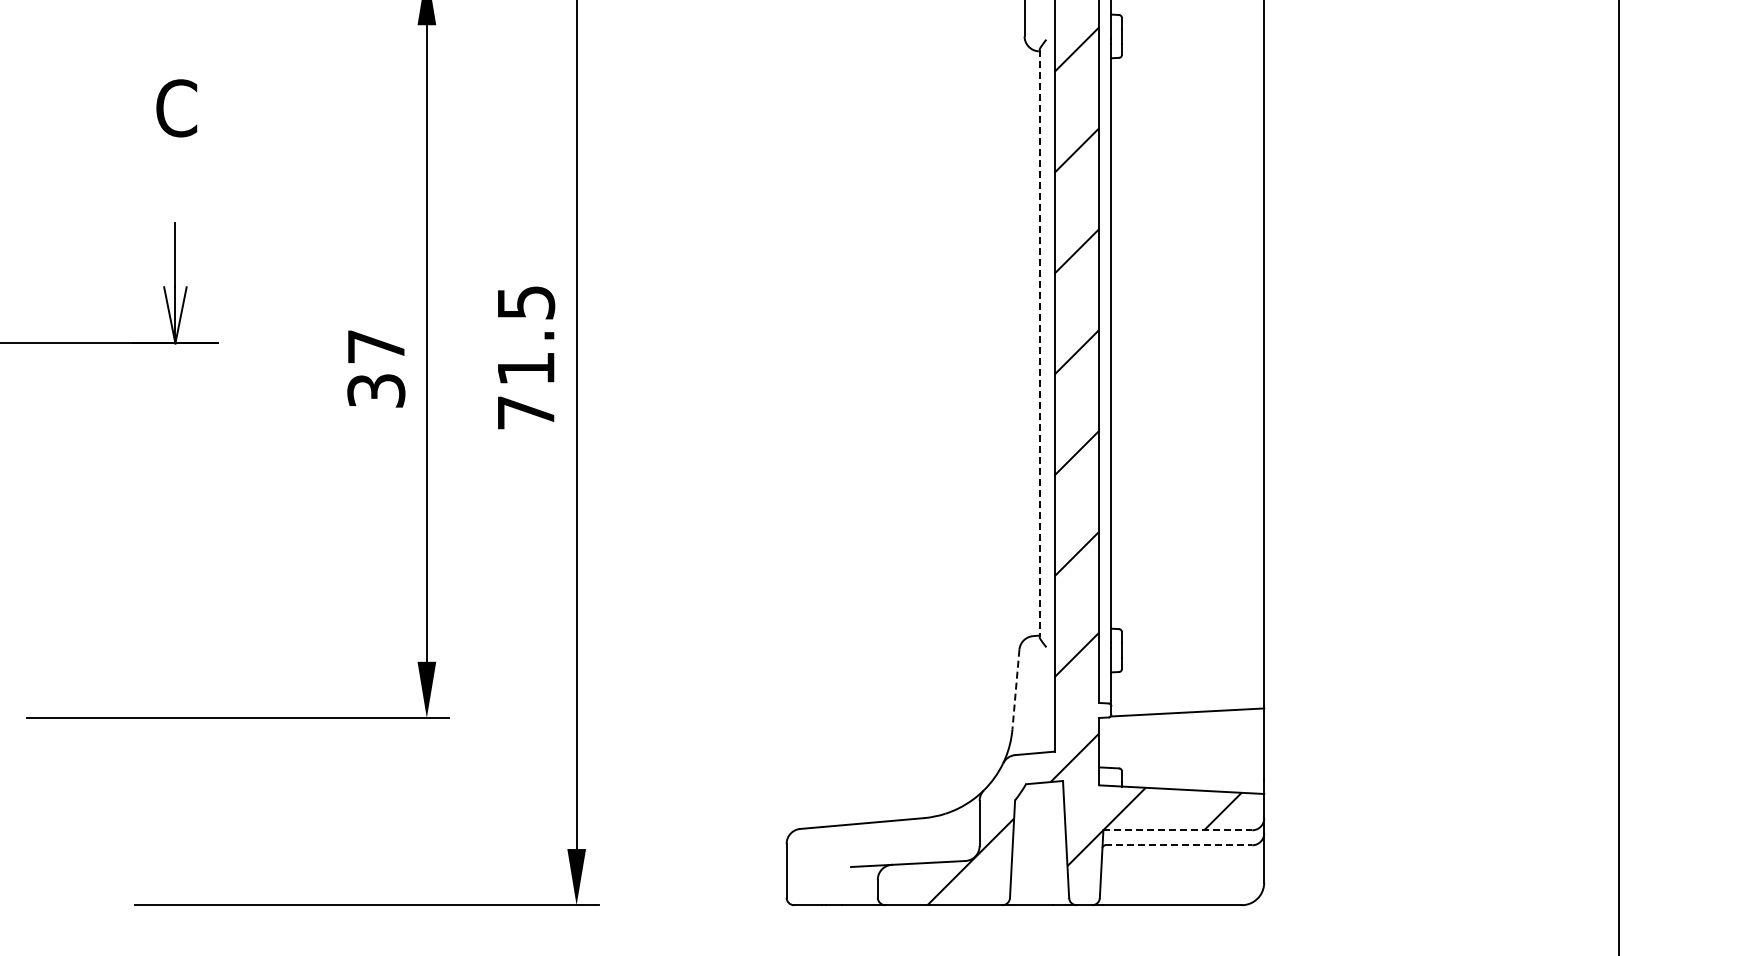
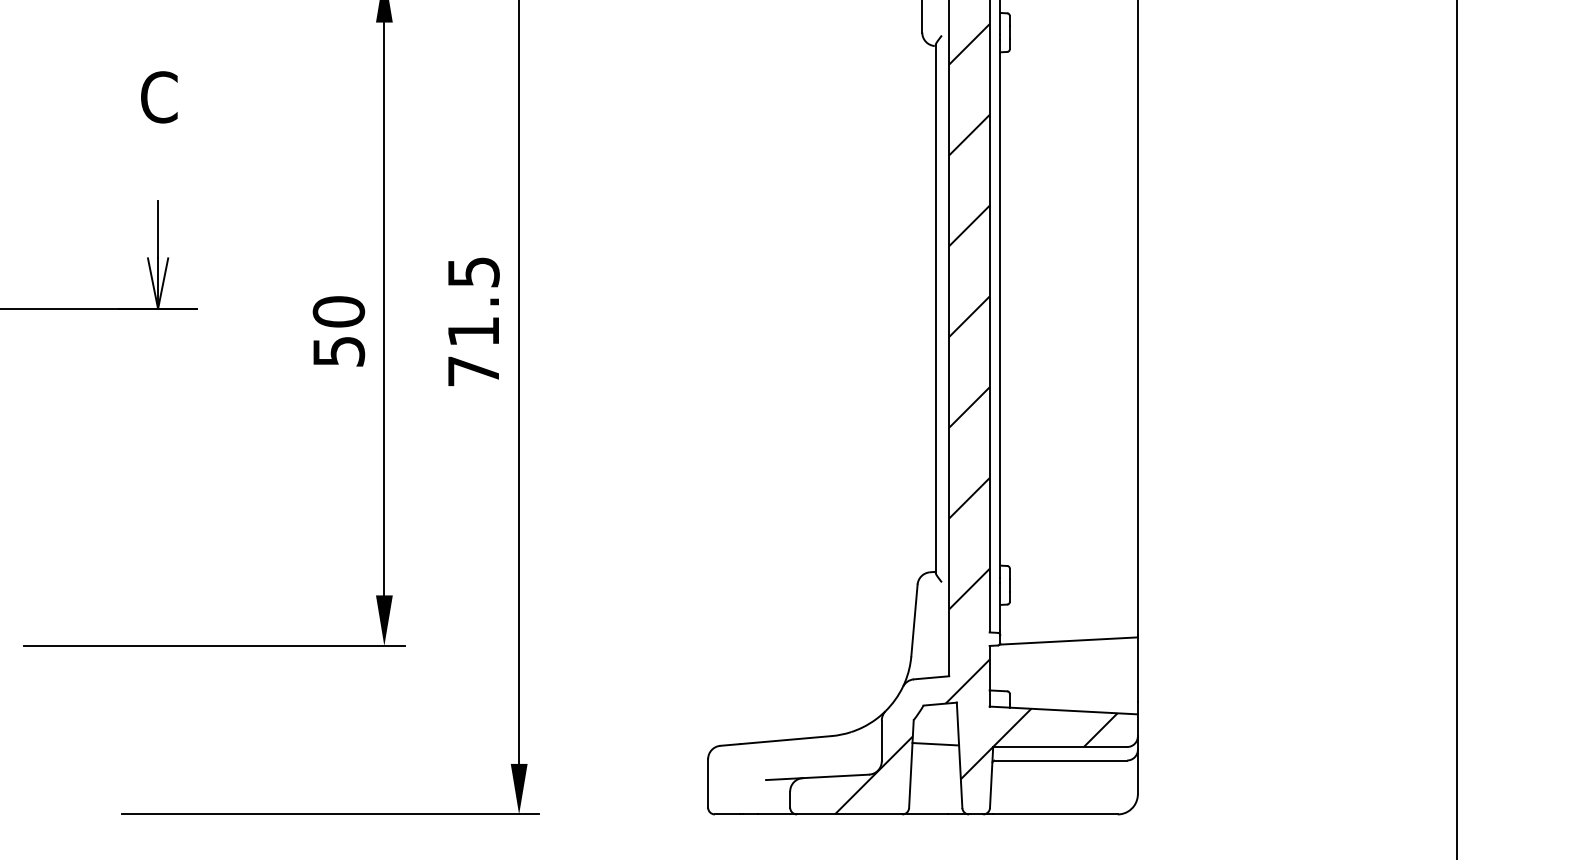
line: (1039, 344) -> (935, 309), dashed -> solid
text: (376, 368) -> (339, 331), 37 -> 50
line: (1015, 690) -> (914, 621), dashed -> solid
line: (1039, 826) -> (935, 743), added
line: (1178, 830) -> (1060, 747), dashed -> solid
line: (1179, 845) -> (1061, 760), dashed -> solid

